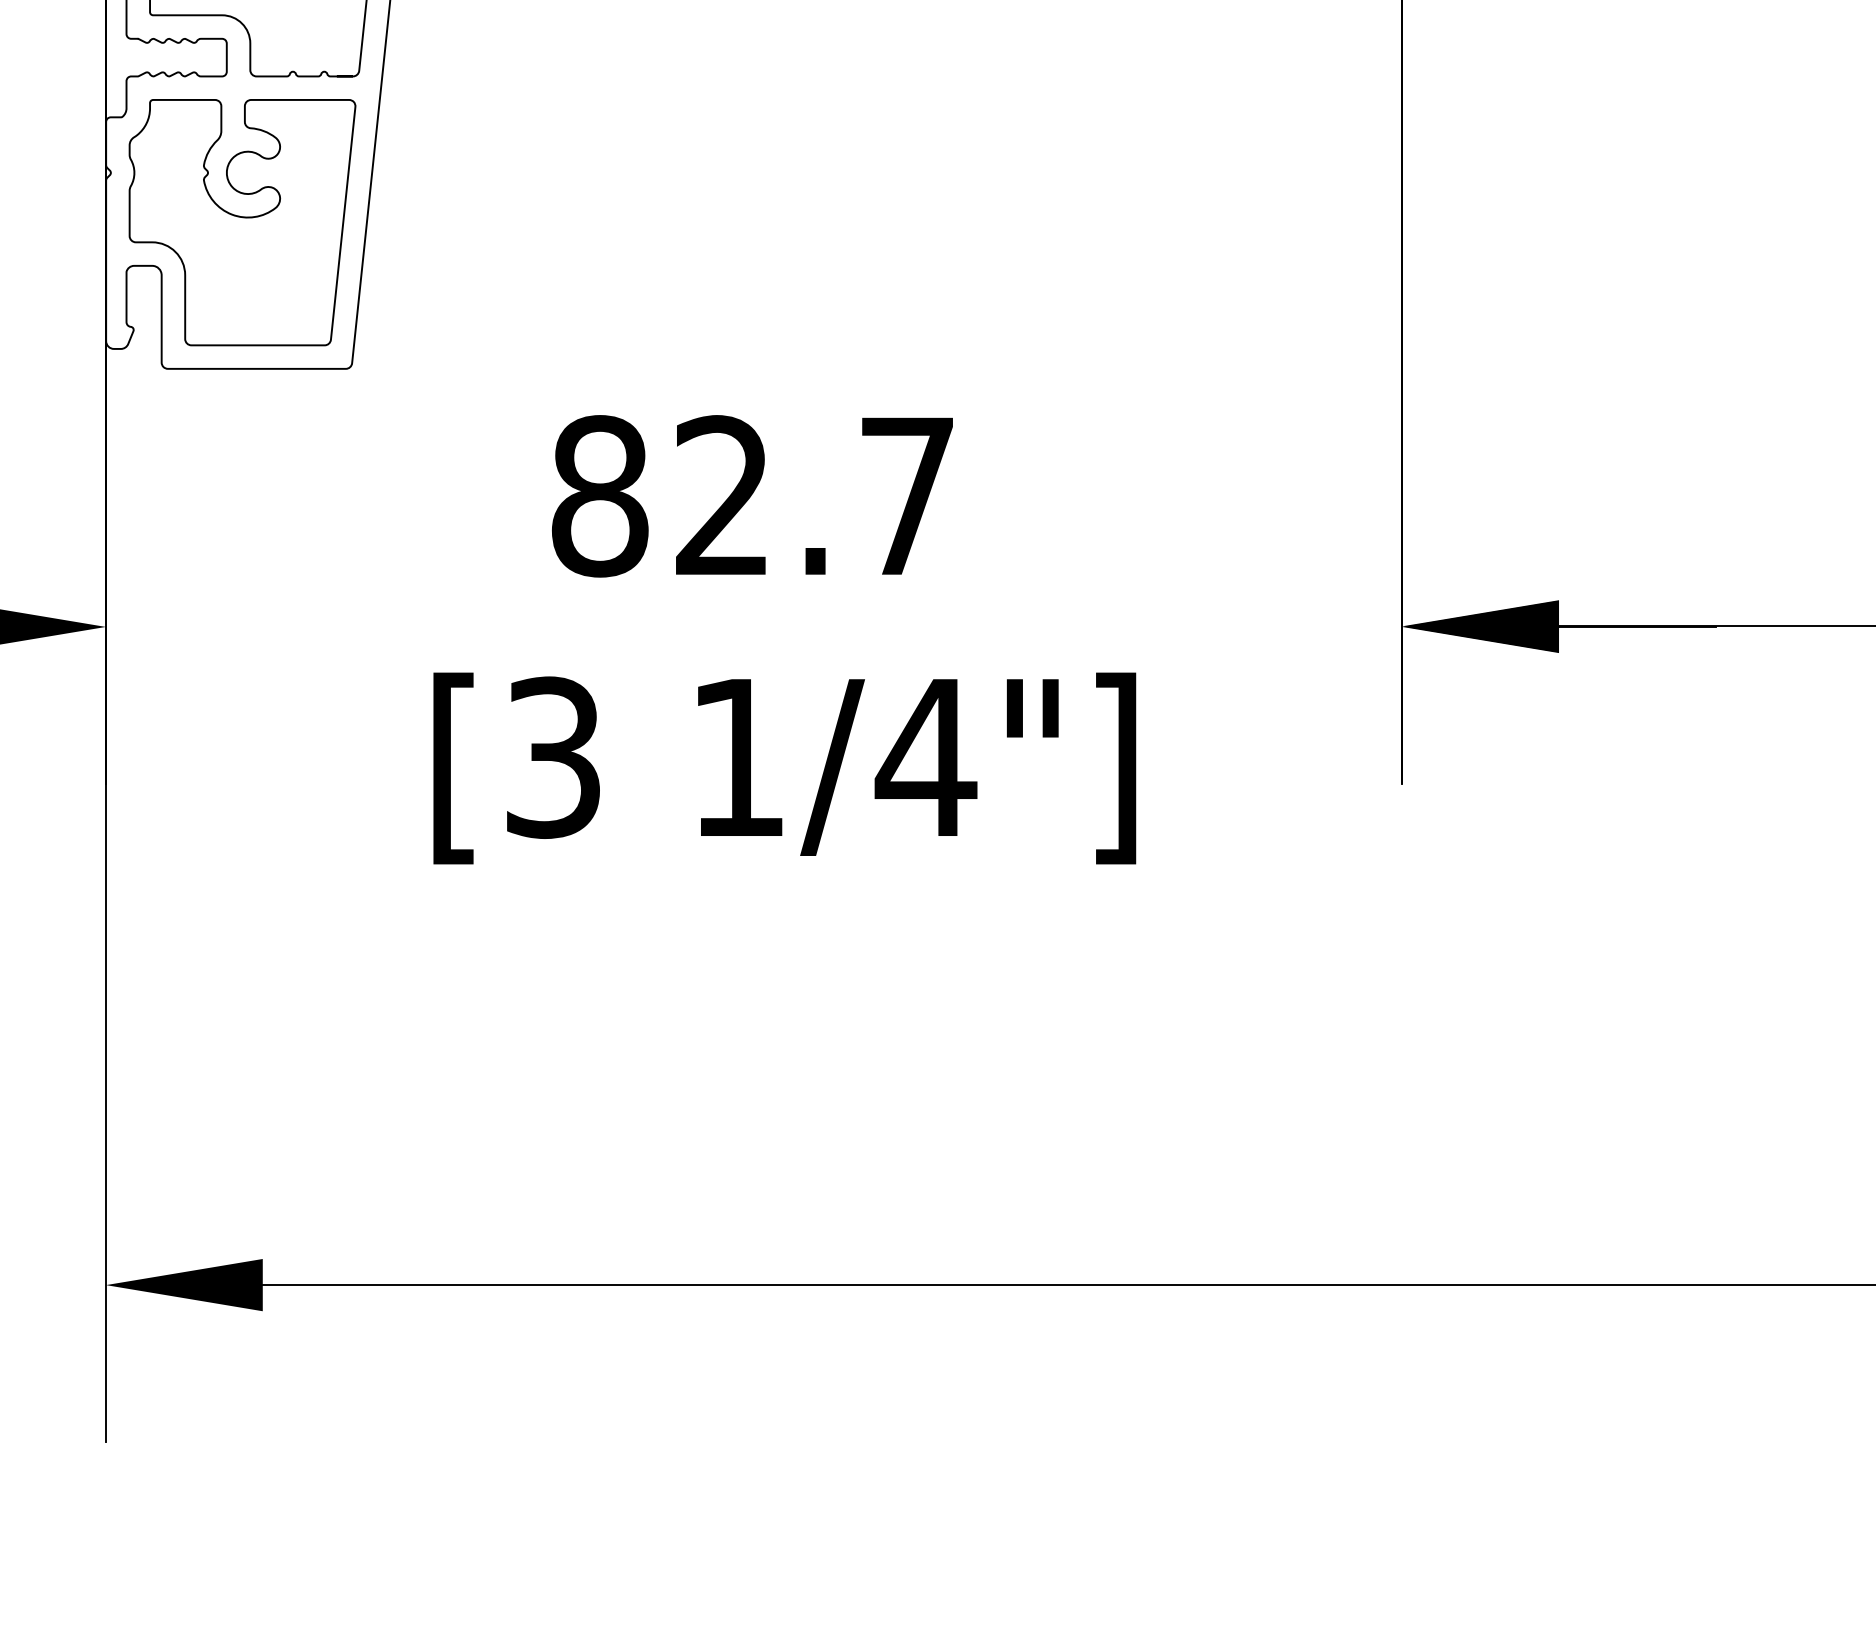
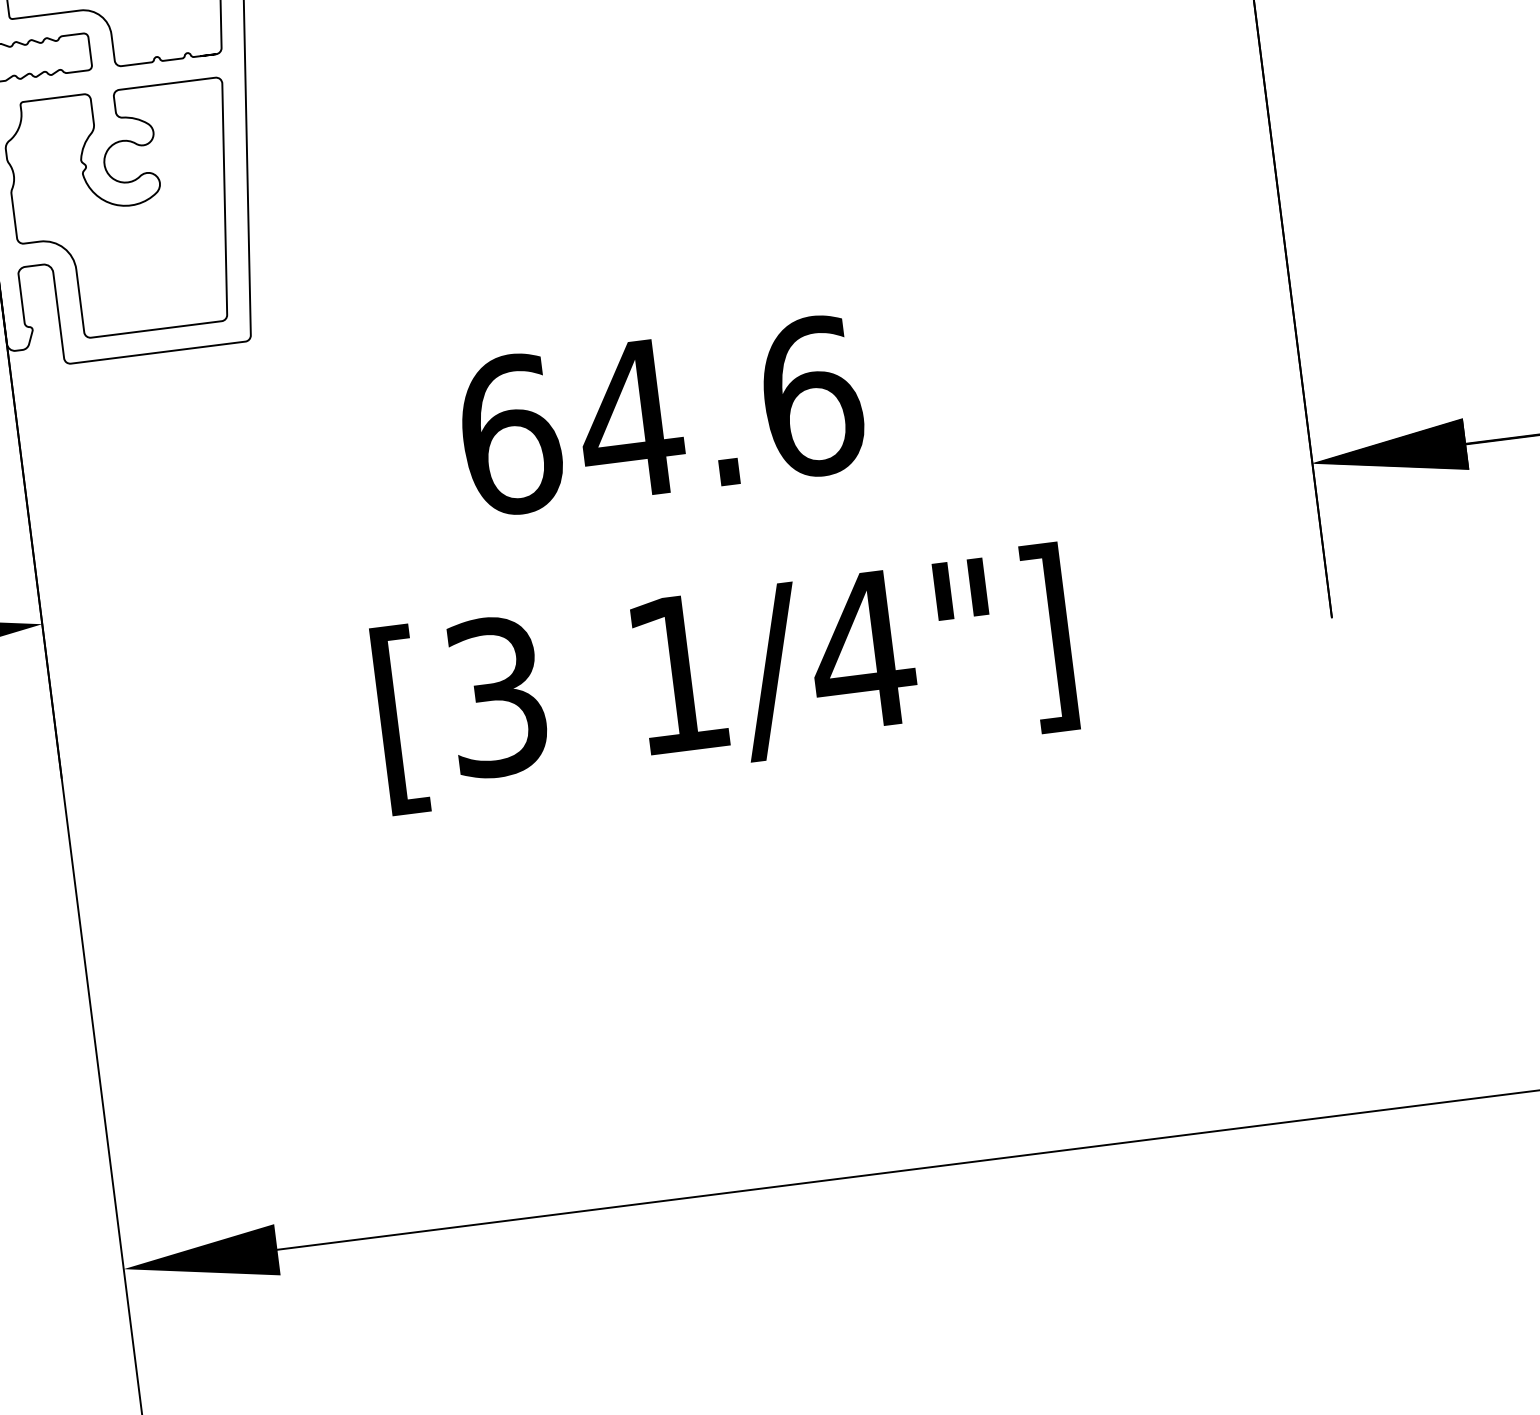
text: (754, 496) -> (661, 416), 82.7 -> 64.6

